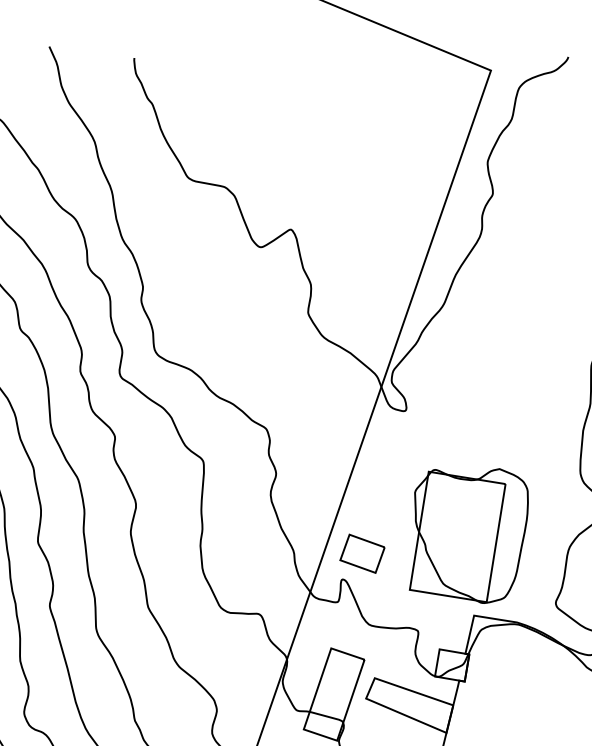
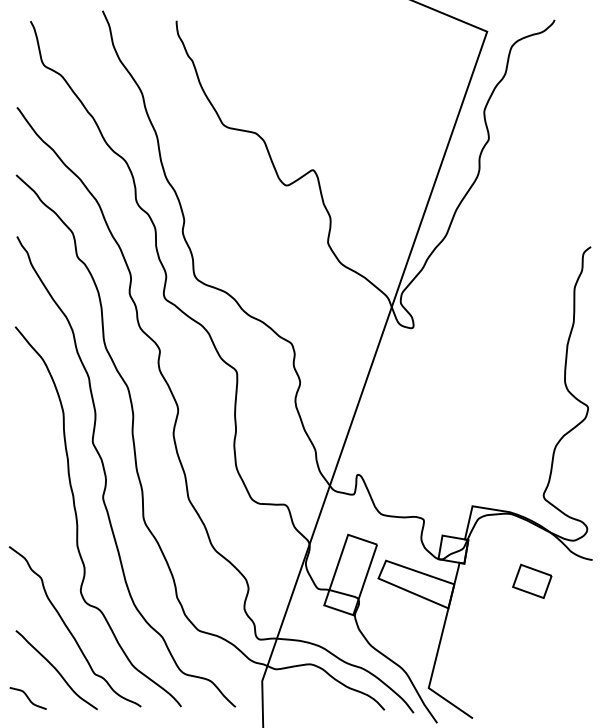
part: (468, 535) -> (467, 436), removed
part: (362, 552) -> (532, 580), moved

